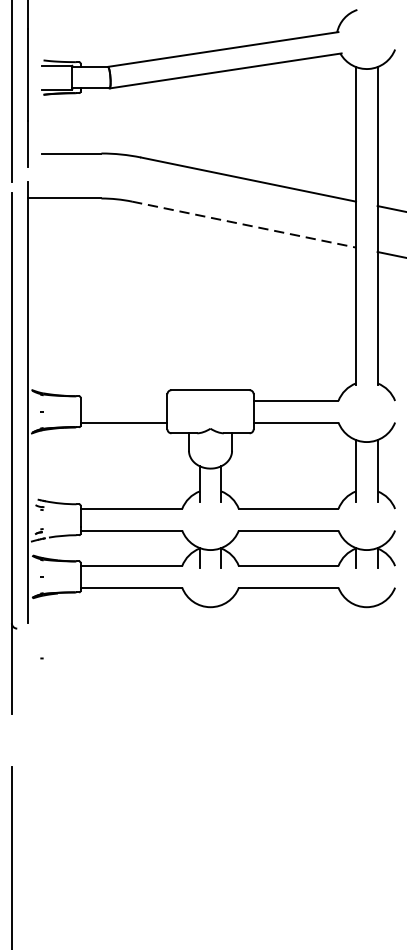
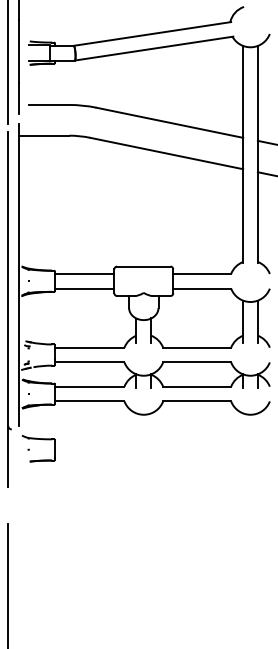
line: (245, 224) -> (167, 153), dashed -> solid
line: (123, 400) -> (84, 273), added
part: (62, 644) -> (42, 440), added

